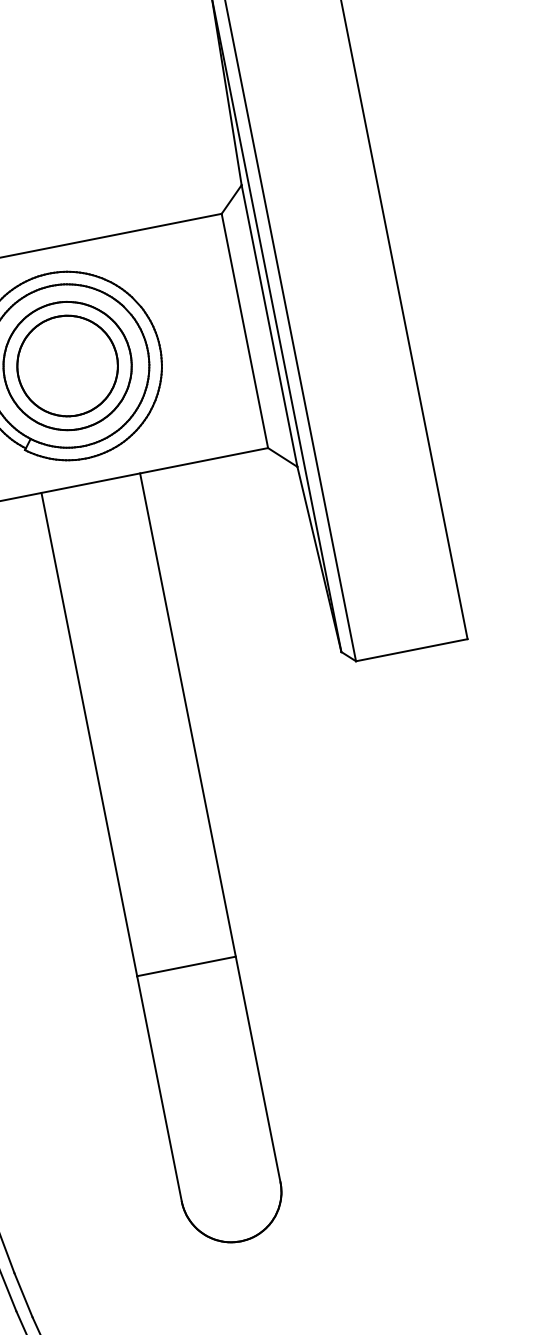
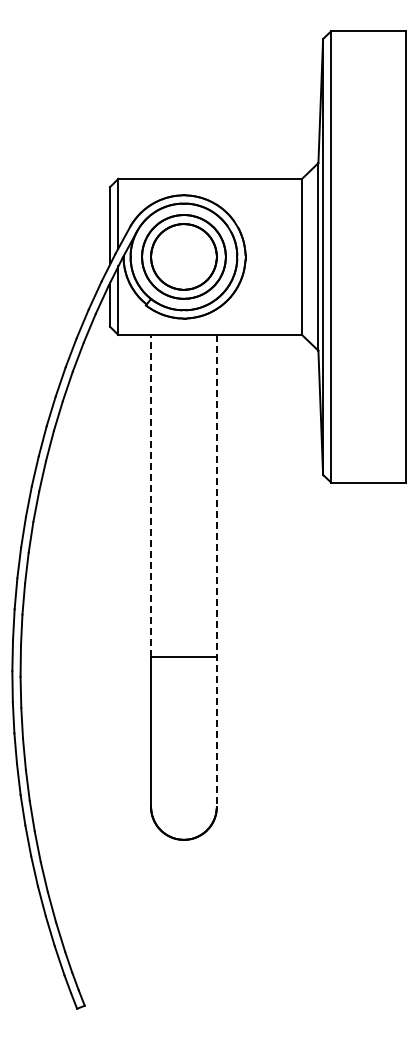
line: (89, 733) -> (151, 495), solid -> dashed
line: (210, 828) -> (216, 571), solid -> dashed

